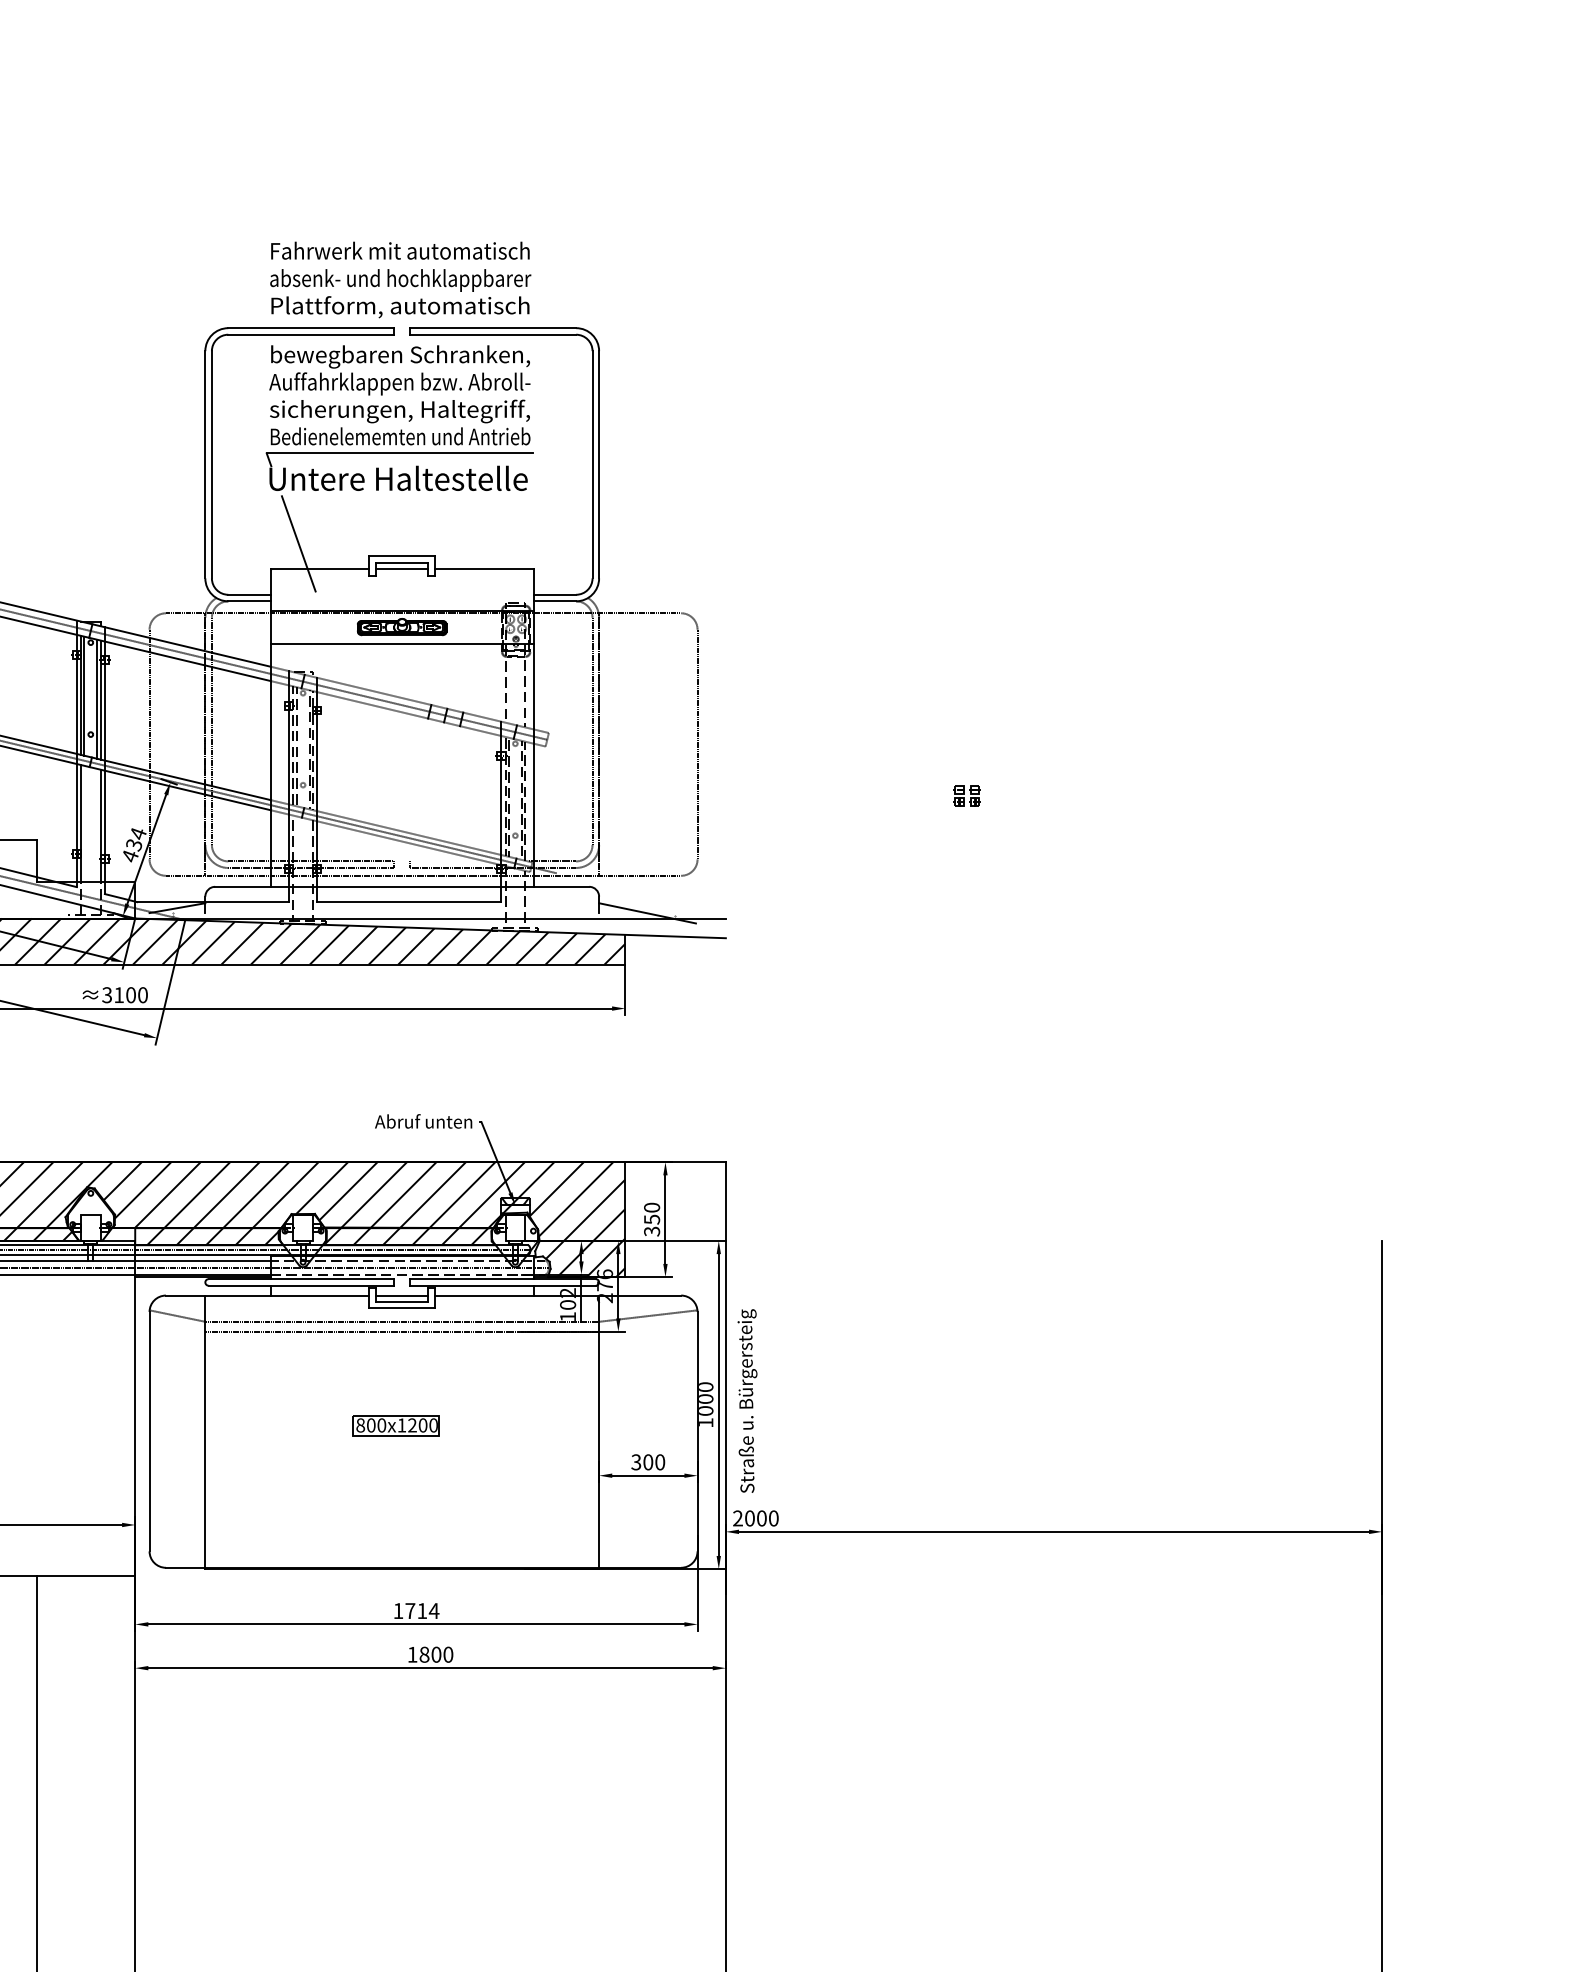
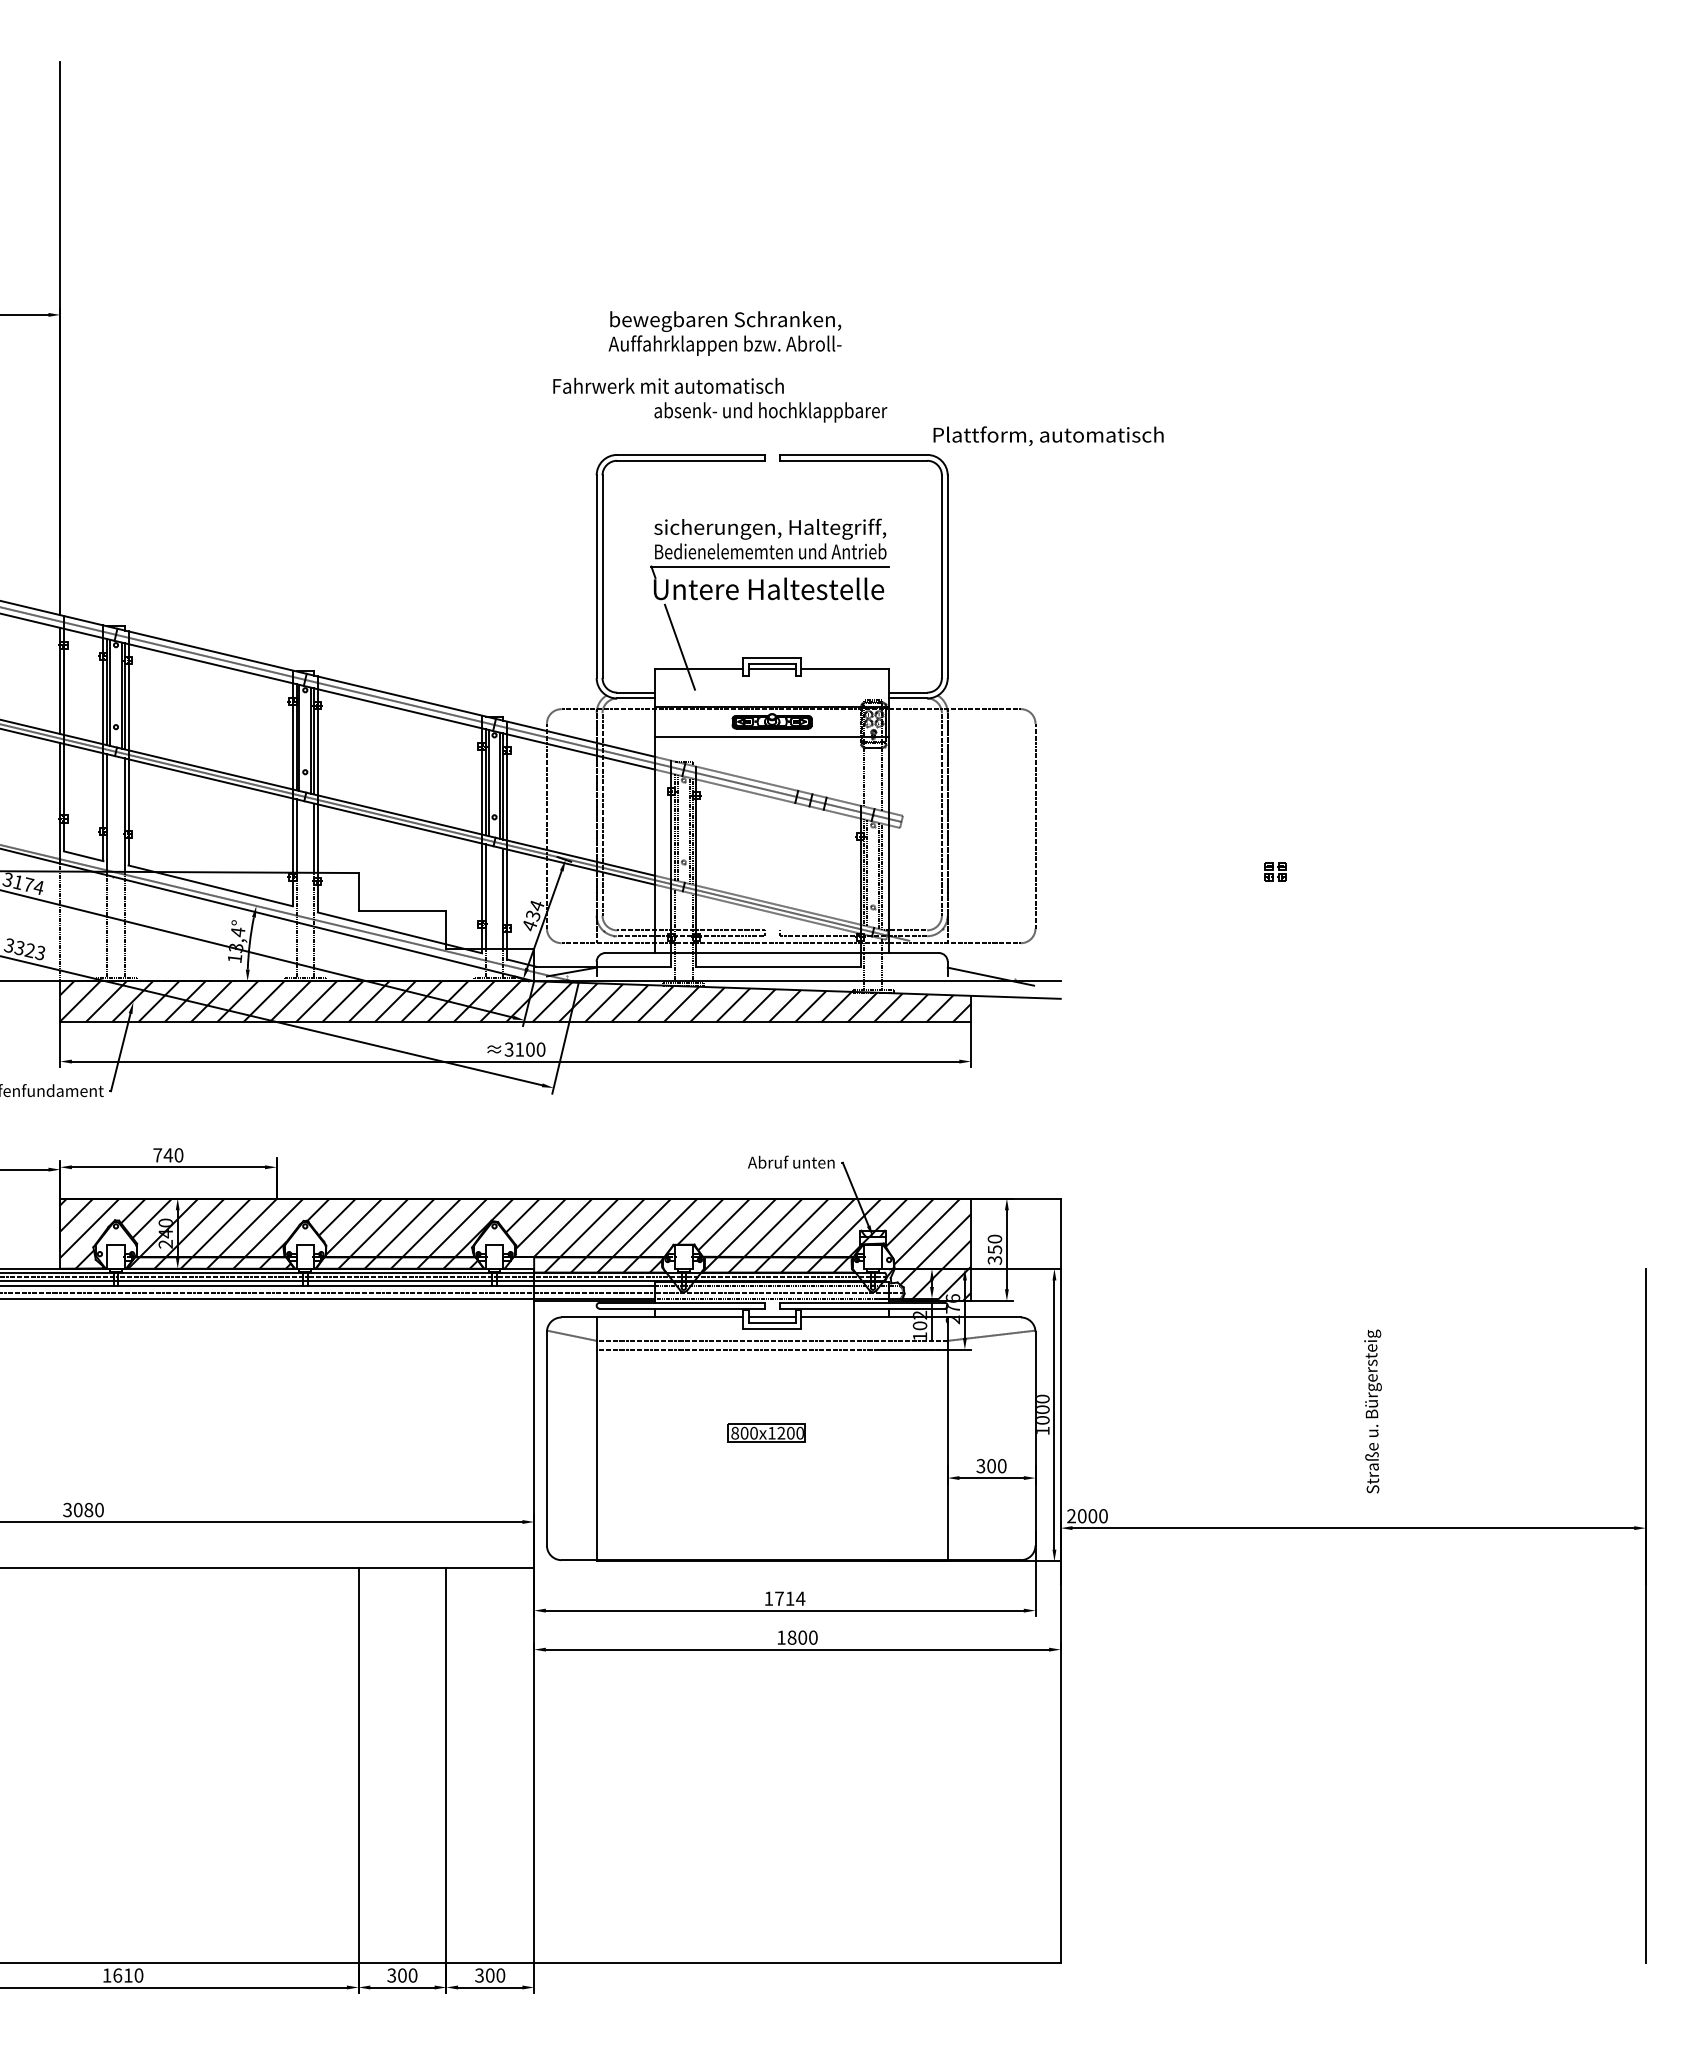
text: (400, 250) -> (668, 385), moved
text: (400, 306) -> (1048, 435), moved
text: (399, 370) -> (724, 333), moved
text: (746, 1401) -> (1372, 1411), moved

